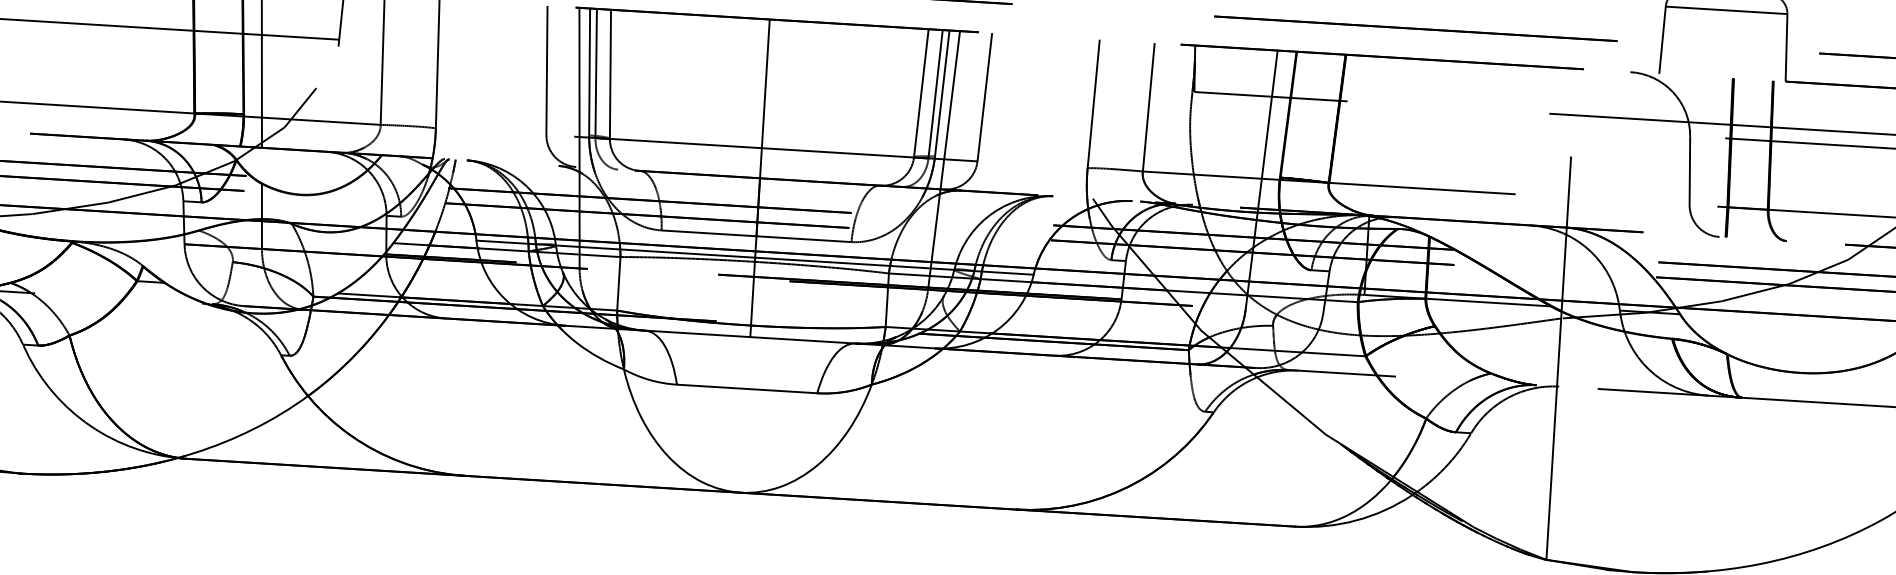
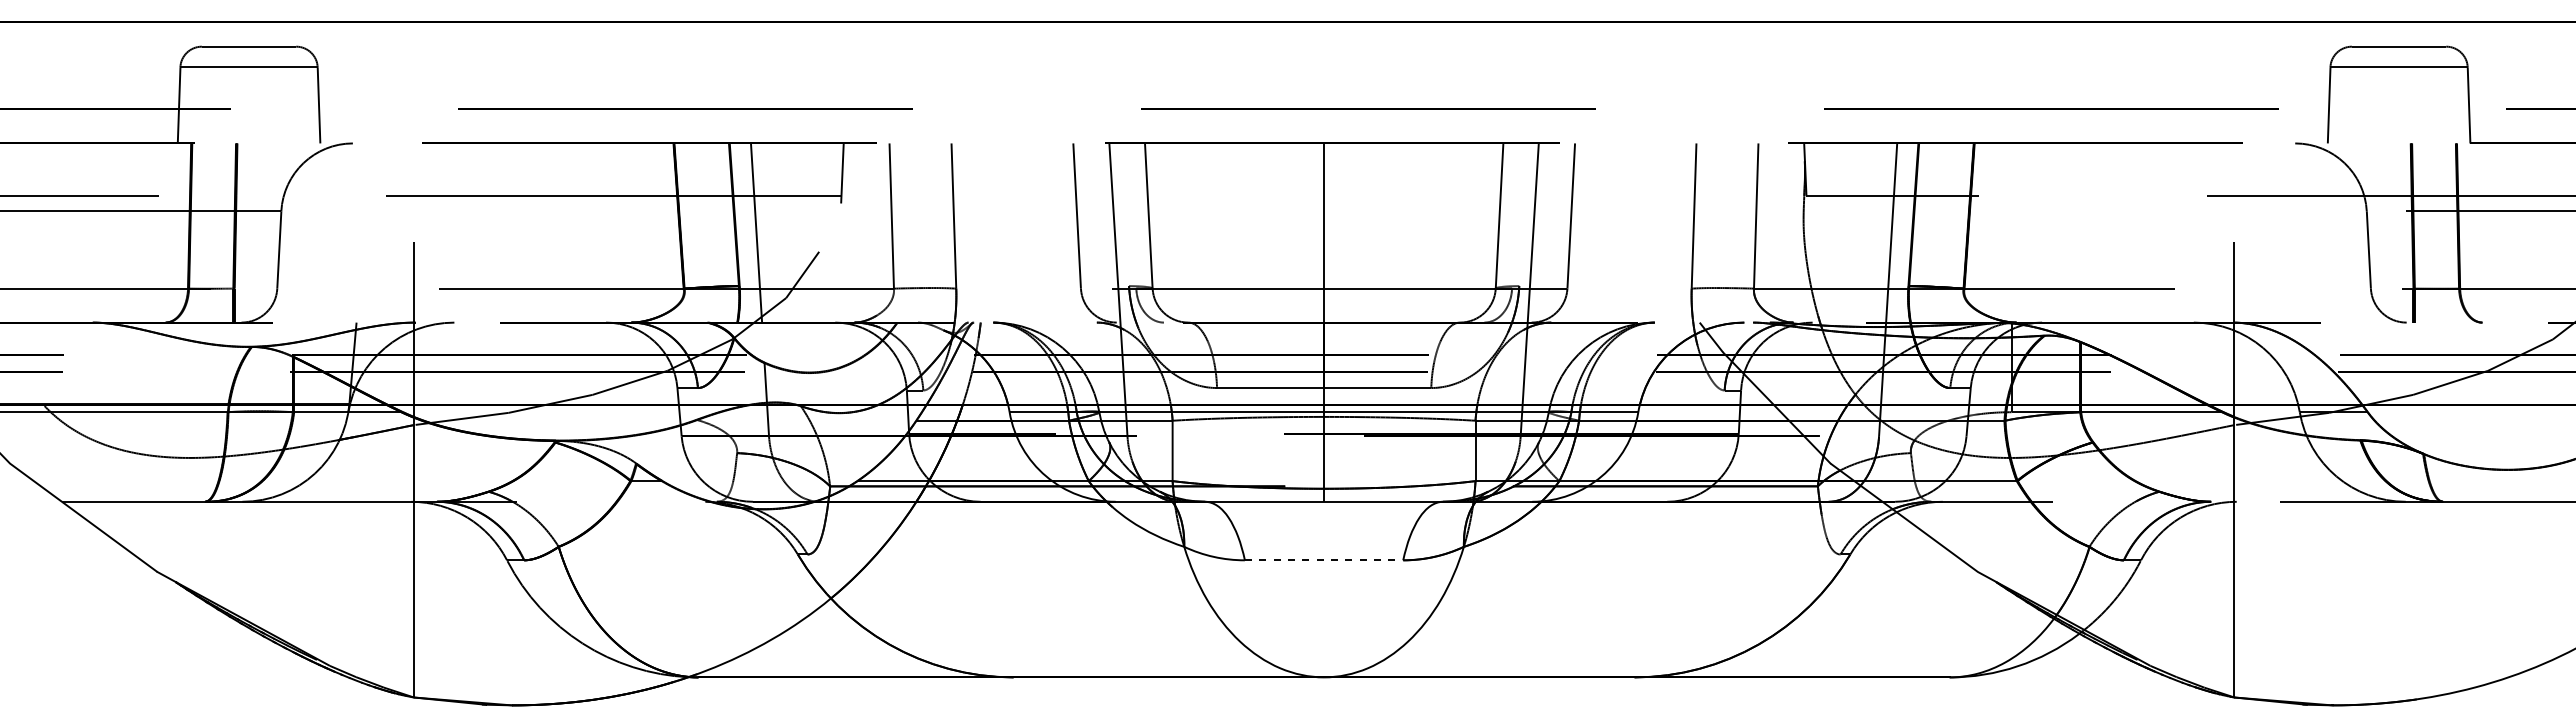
line: (589, 71) -> (1125, 214), removed
line: (596, 72) -> (1132, 215), removed
line: (935, 93) -> (1515, 215), removed
line: (941, 93) -> (1522, 214), removed
line: (747, 389) -> (1324, 560), solid -> dashed

